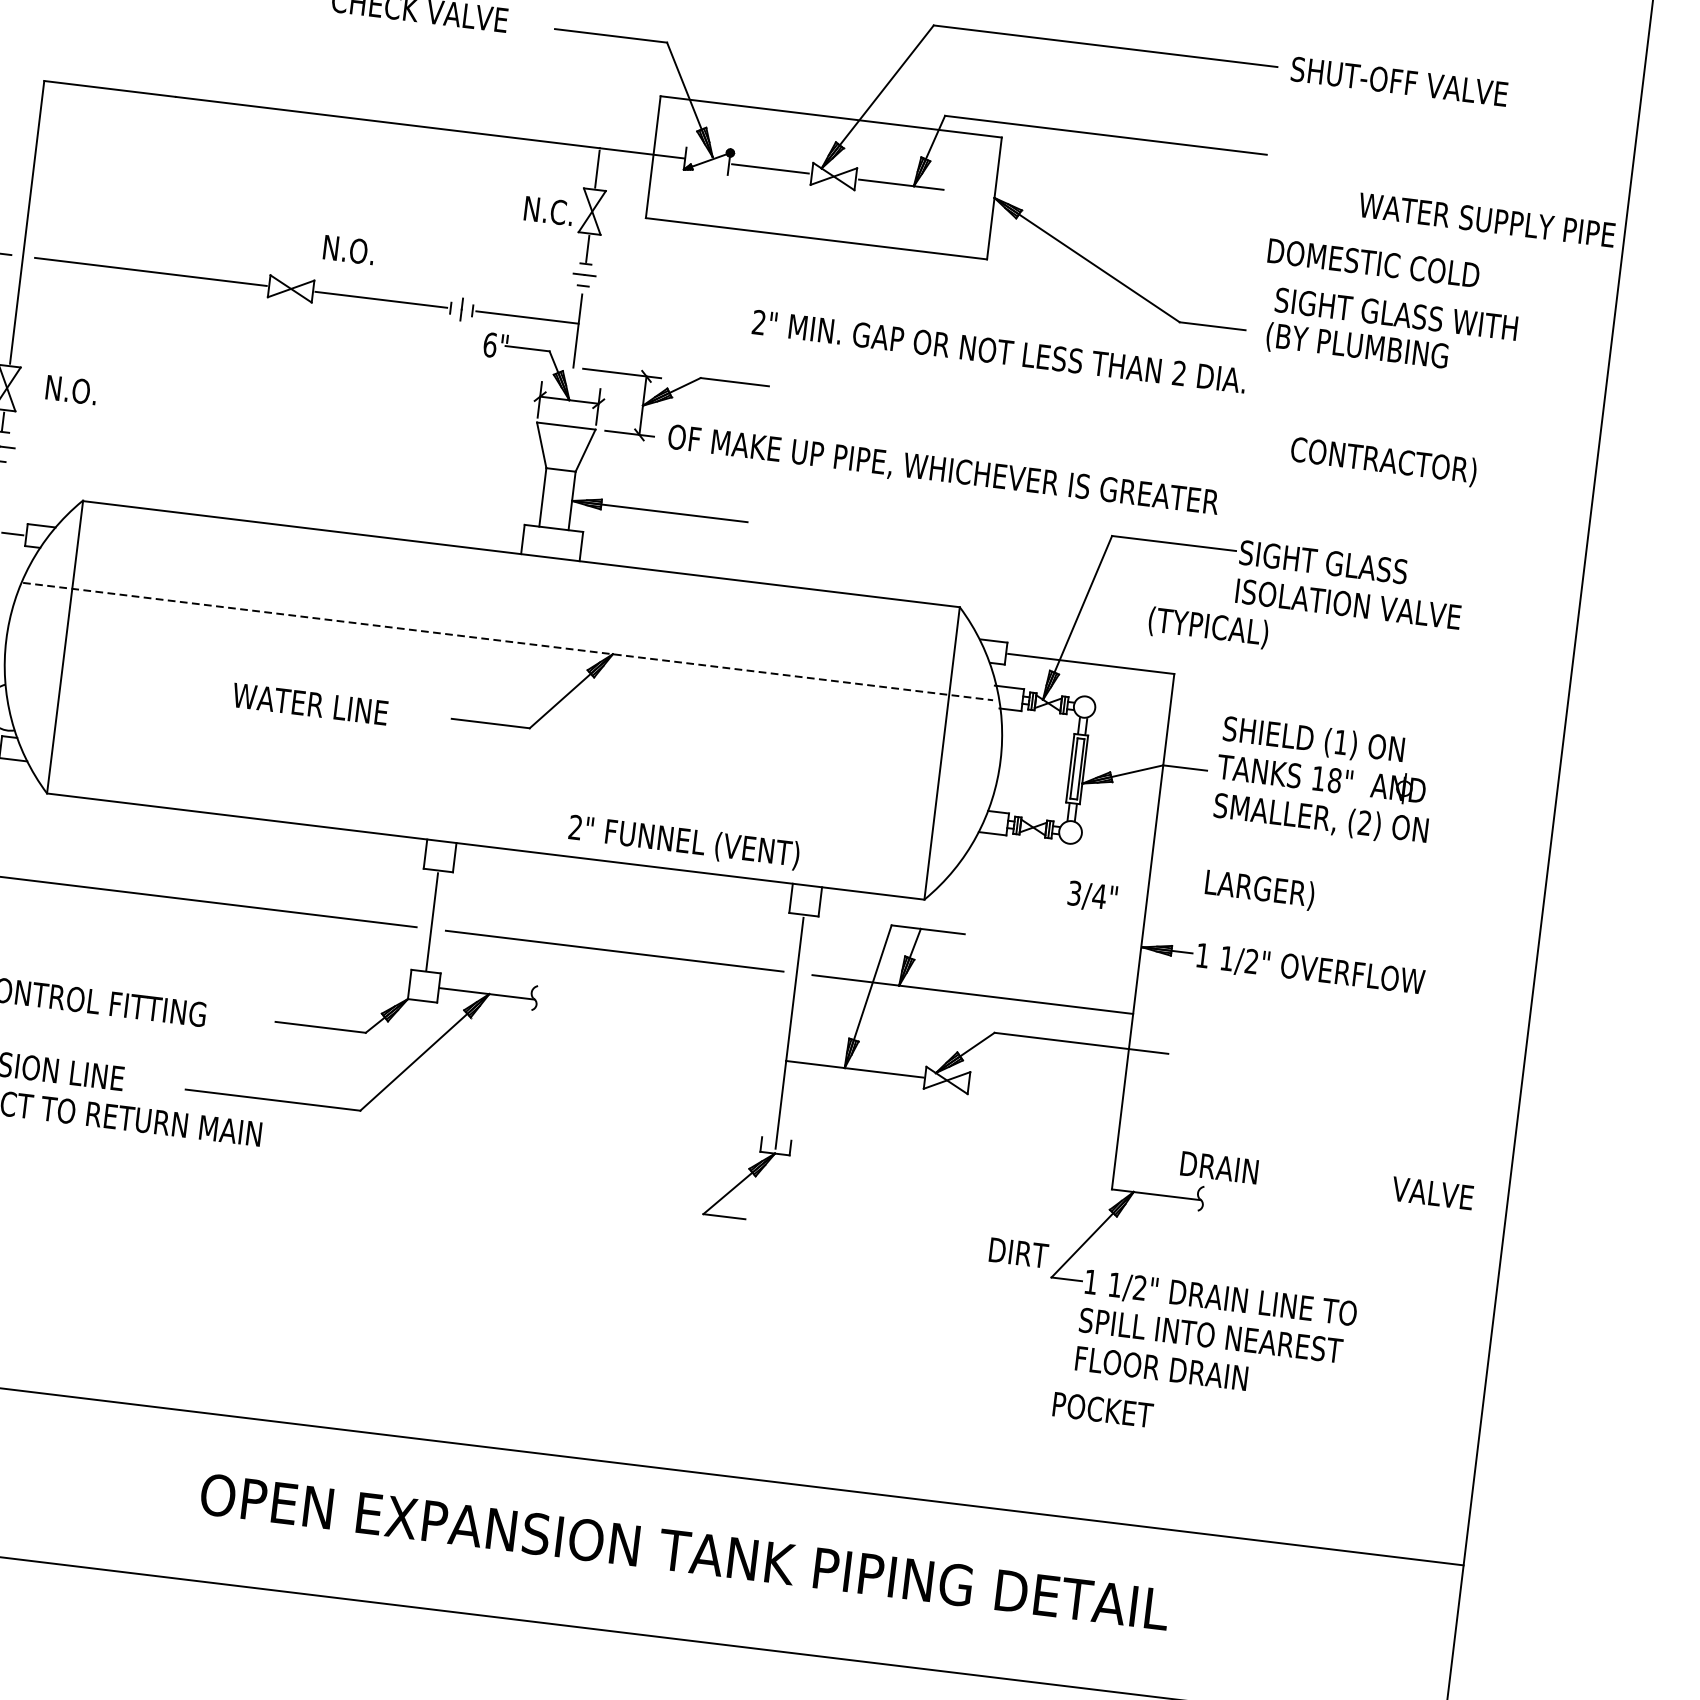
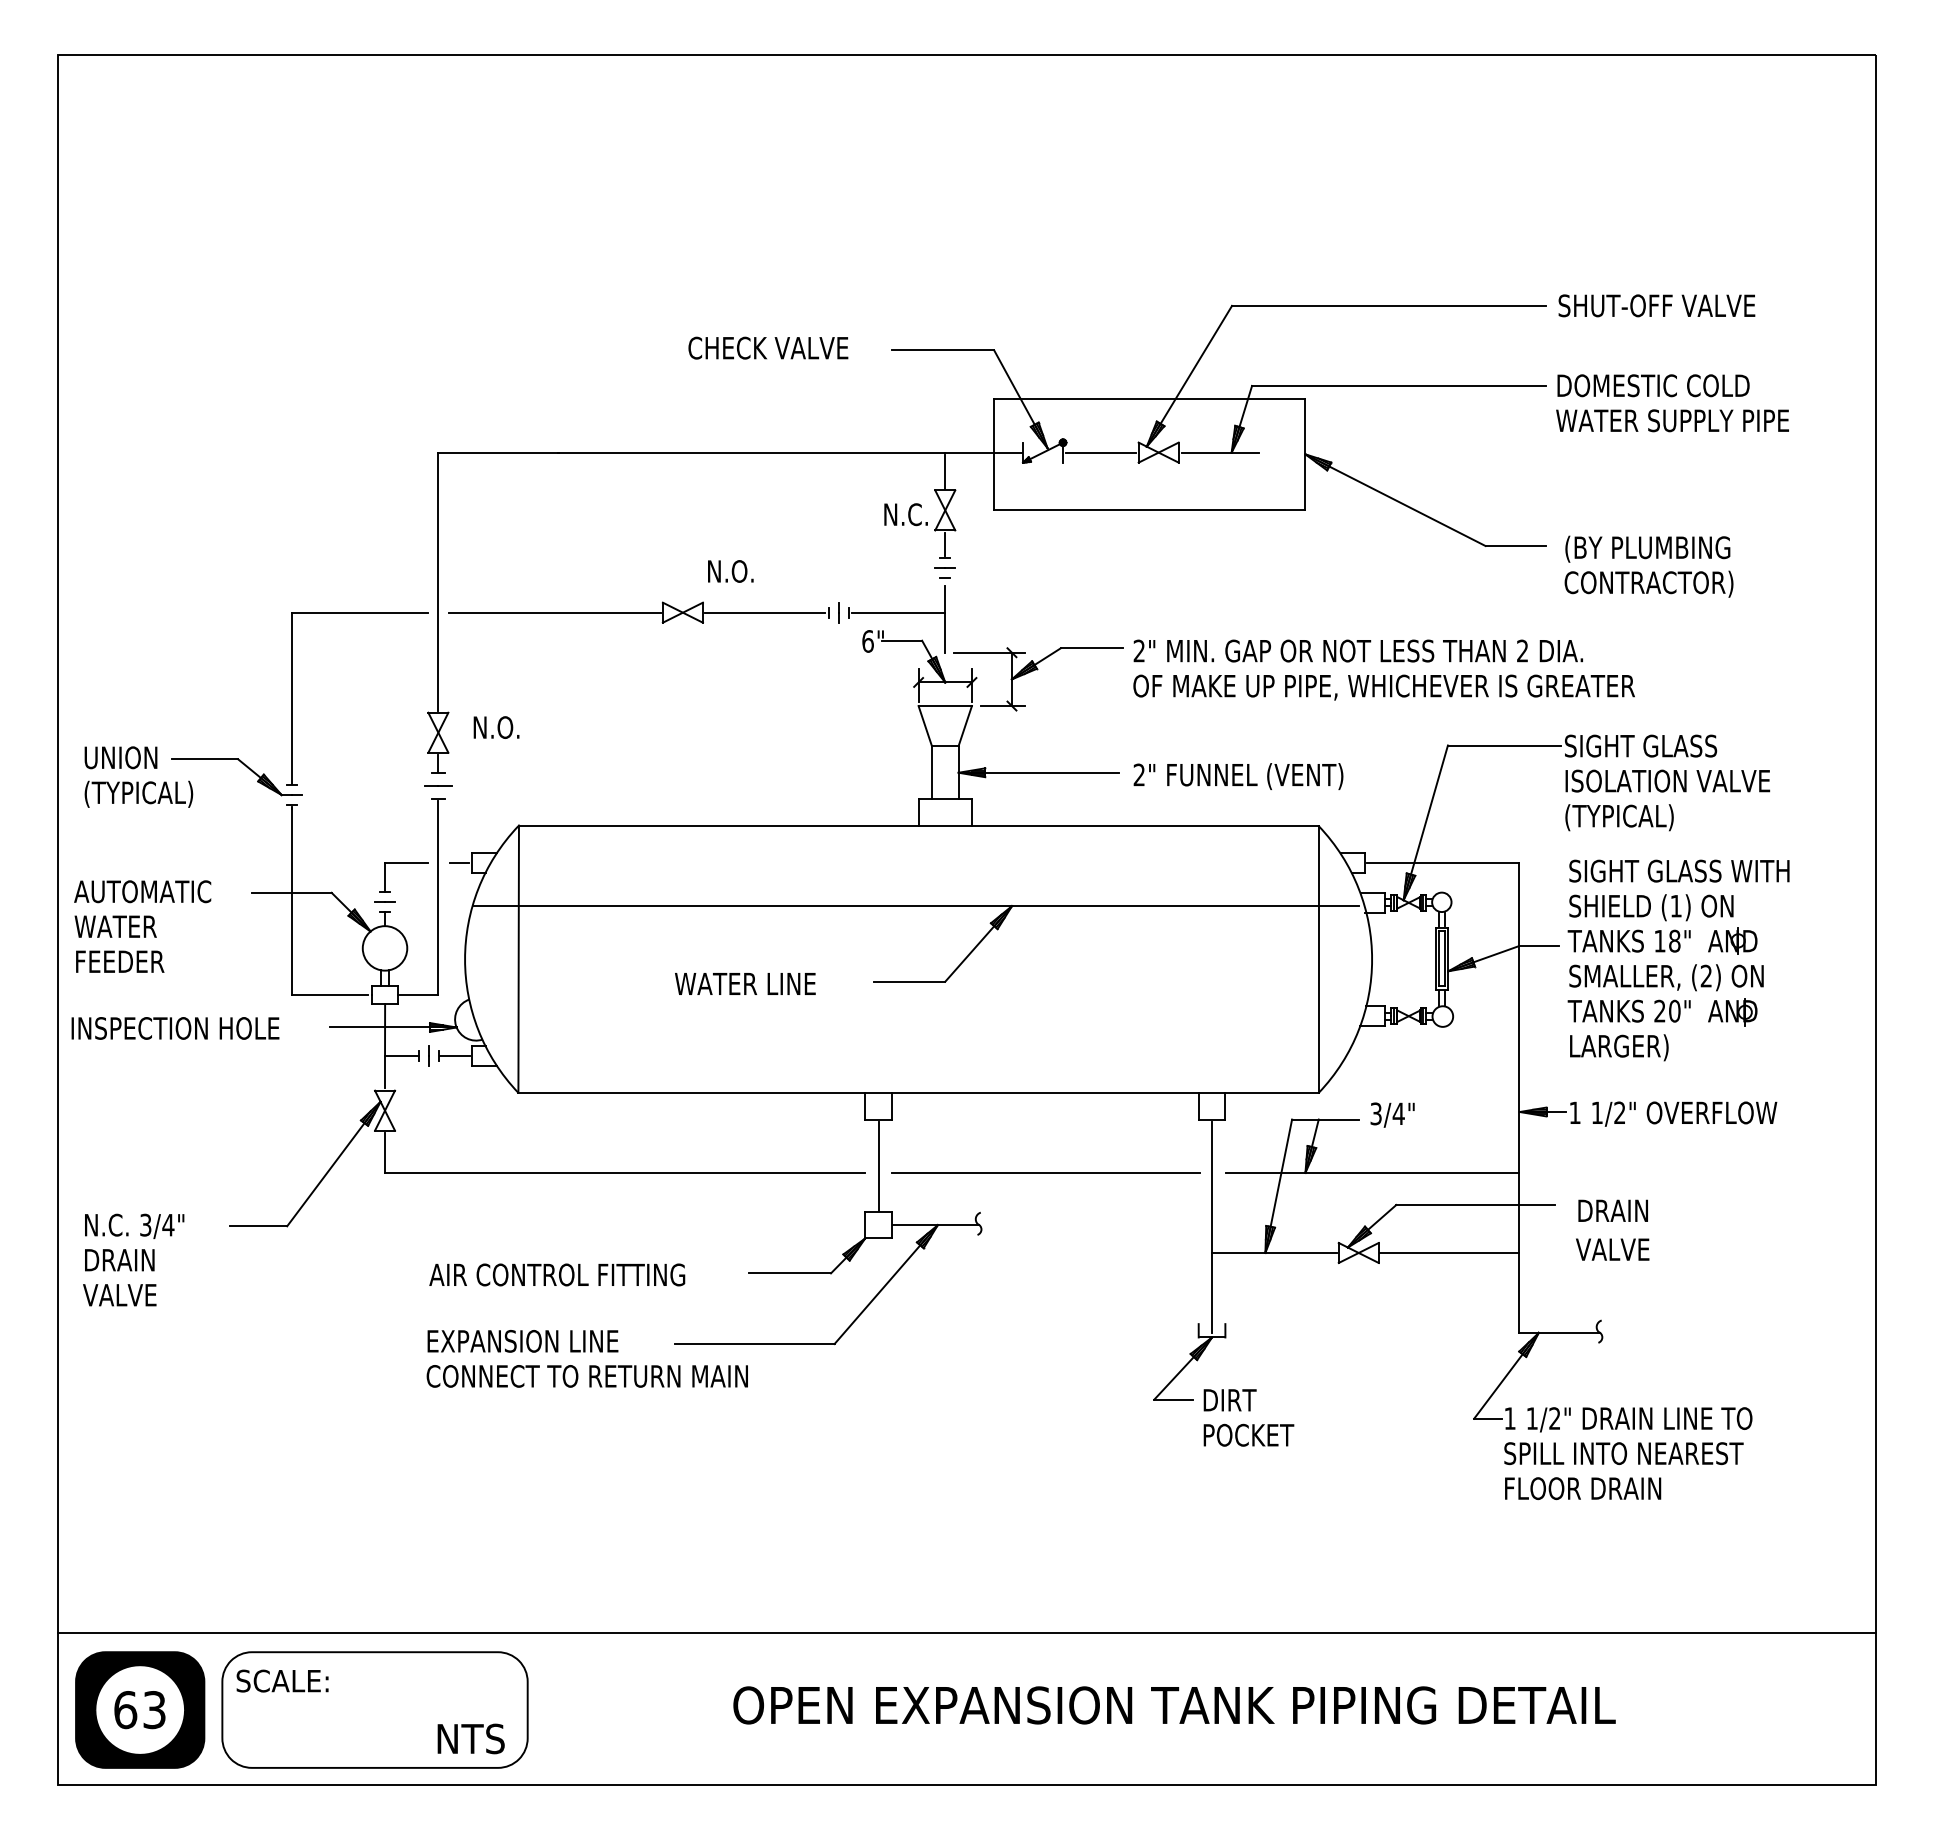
text: (1486, 219) -> (1672, 420), moved
text: (1373, 262) -> (1653, 385), moved
text: (1396, 313) -> (1679, 870), moved
text: (998, 350) -> (1357, 650), moved
text: (1383, 460) -> (1648, 583), moved
text: (942, 470) -> (1383, 687), moved
text: (1208, 627) -> (1619, 817), moved
line: (508, 641) -> (916, 906), dashed -> solid
text: (684, 842) -> (1238, 776), moved
part: (1311, 857) -> (1662, 1012), added
text: (1092, 896) -> (1392, 1114), moved
line: (1046, 1091) -> (1449, 1252), added
text: (1218, 1167) -> (1612, 1210), moved
text: (1432, 1193) -> (1612, 1249), moved
text: (1018, 1253) -> (1229, 1400), moved
text: (1102, 1409) -> (1248, 1434), moved

